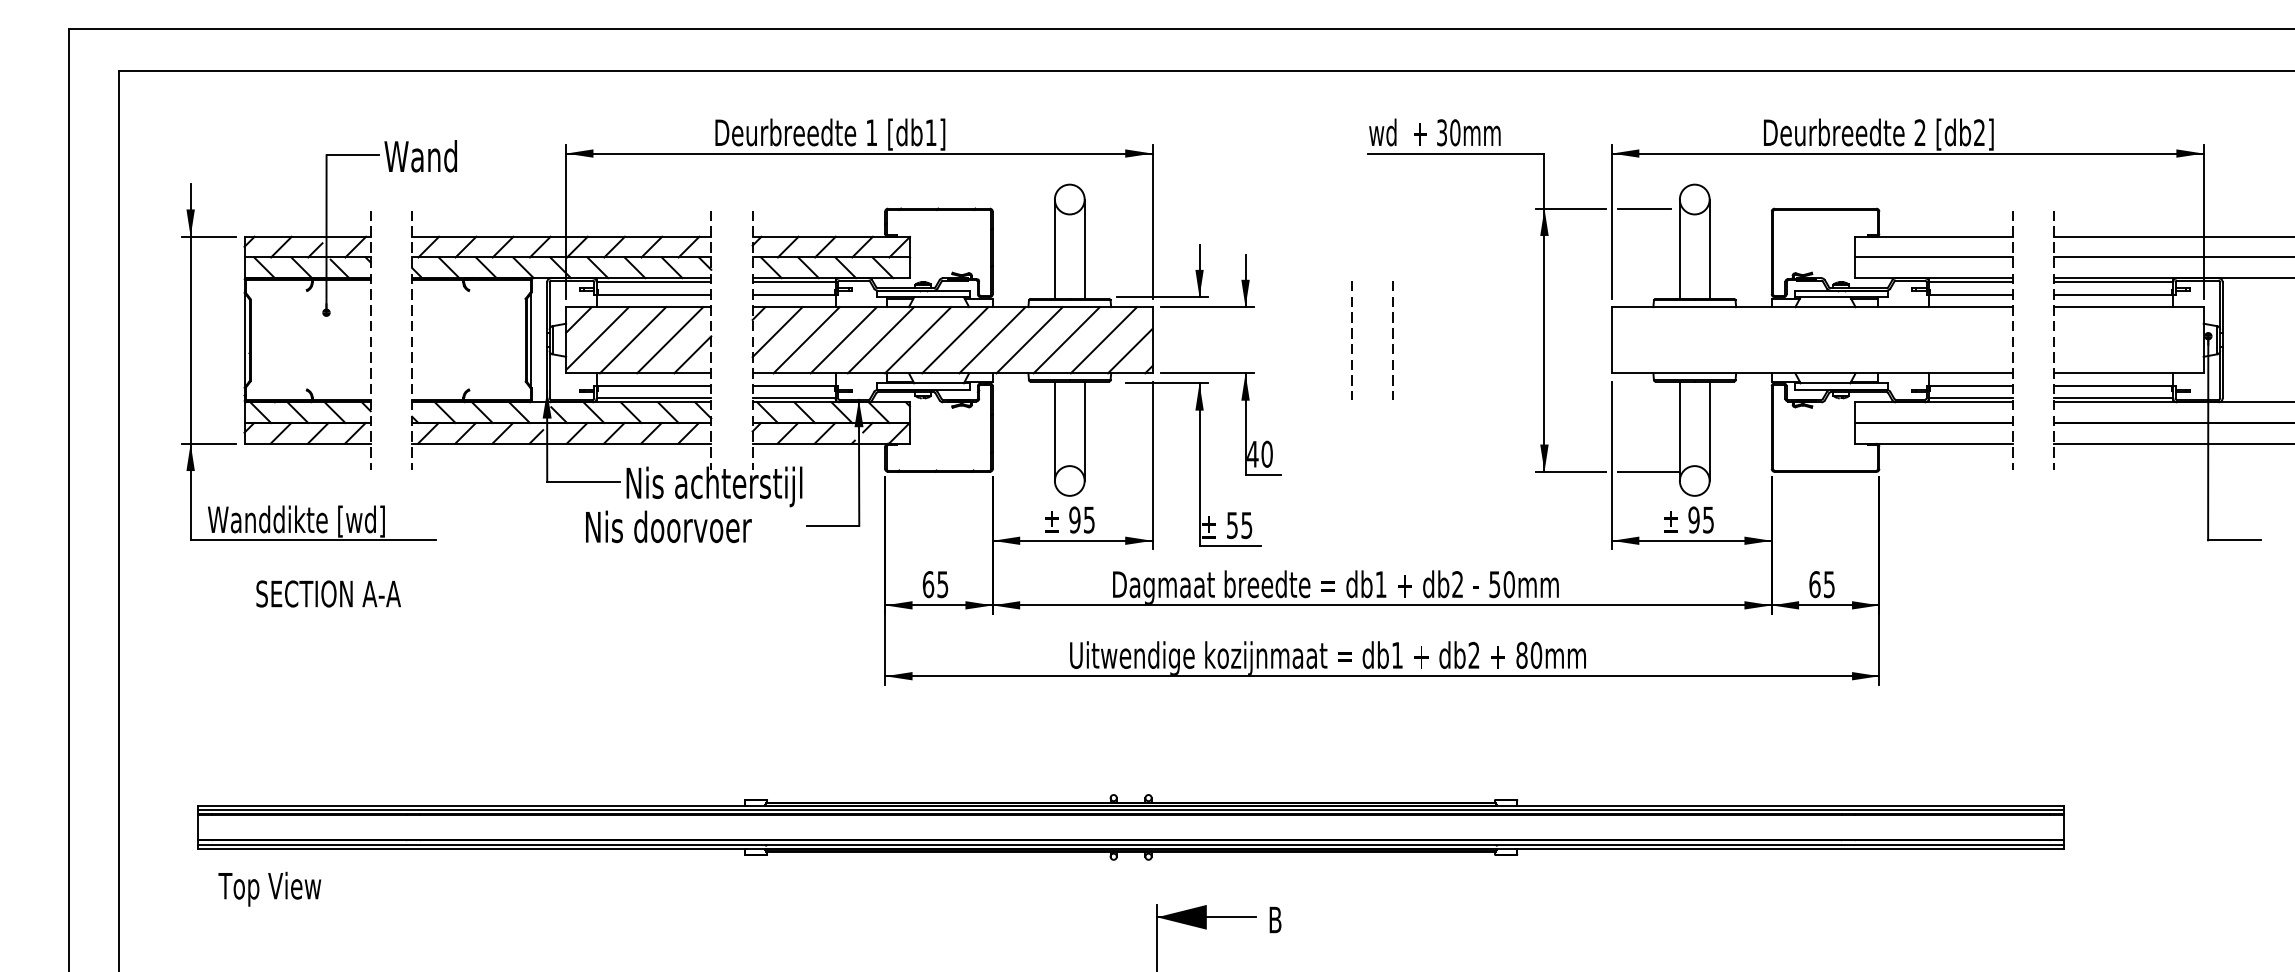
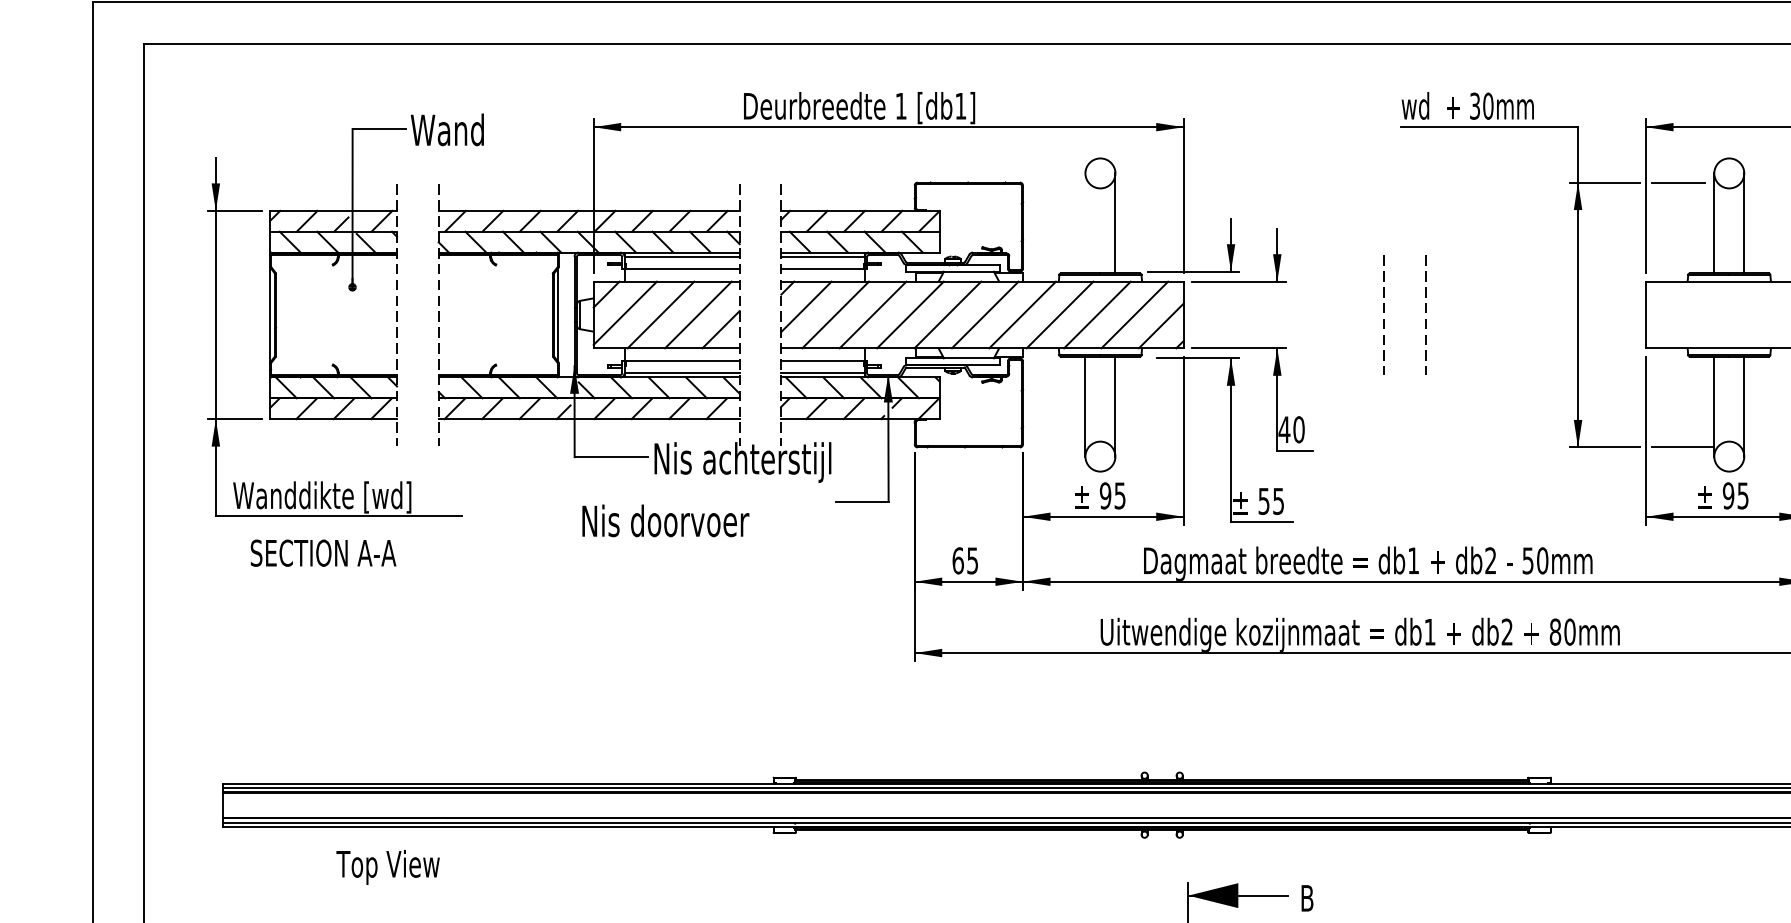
line: (1054, 248) -> (1085, 222), removed
text: (668, 526) -> (665, 520), moved
text: (328, 593) -> (323, 552), moved
text: (269, 888) -> (387, 866), moved

